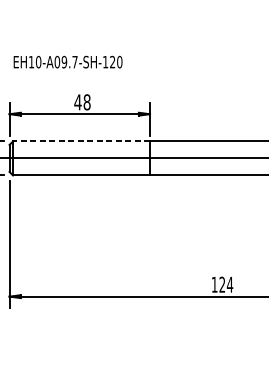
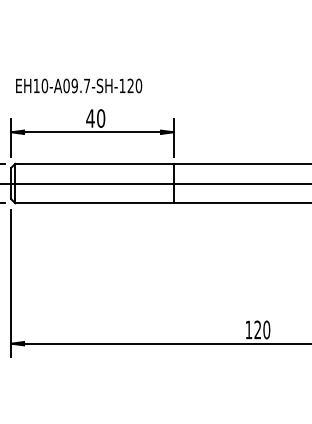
text: (68, 61) -> (79, 85), moved
text: (87, 102) -> (101, 118), 48 -> 40
line: (81, 141) -> (94, 163), dashed -> solid
text: (229, 284) -> (266, 329), 124 -> 120

